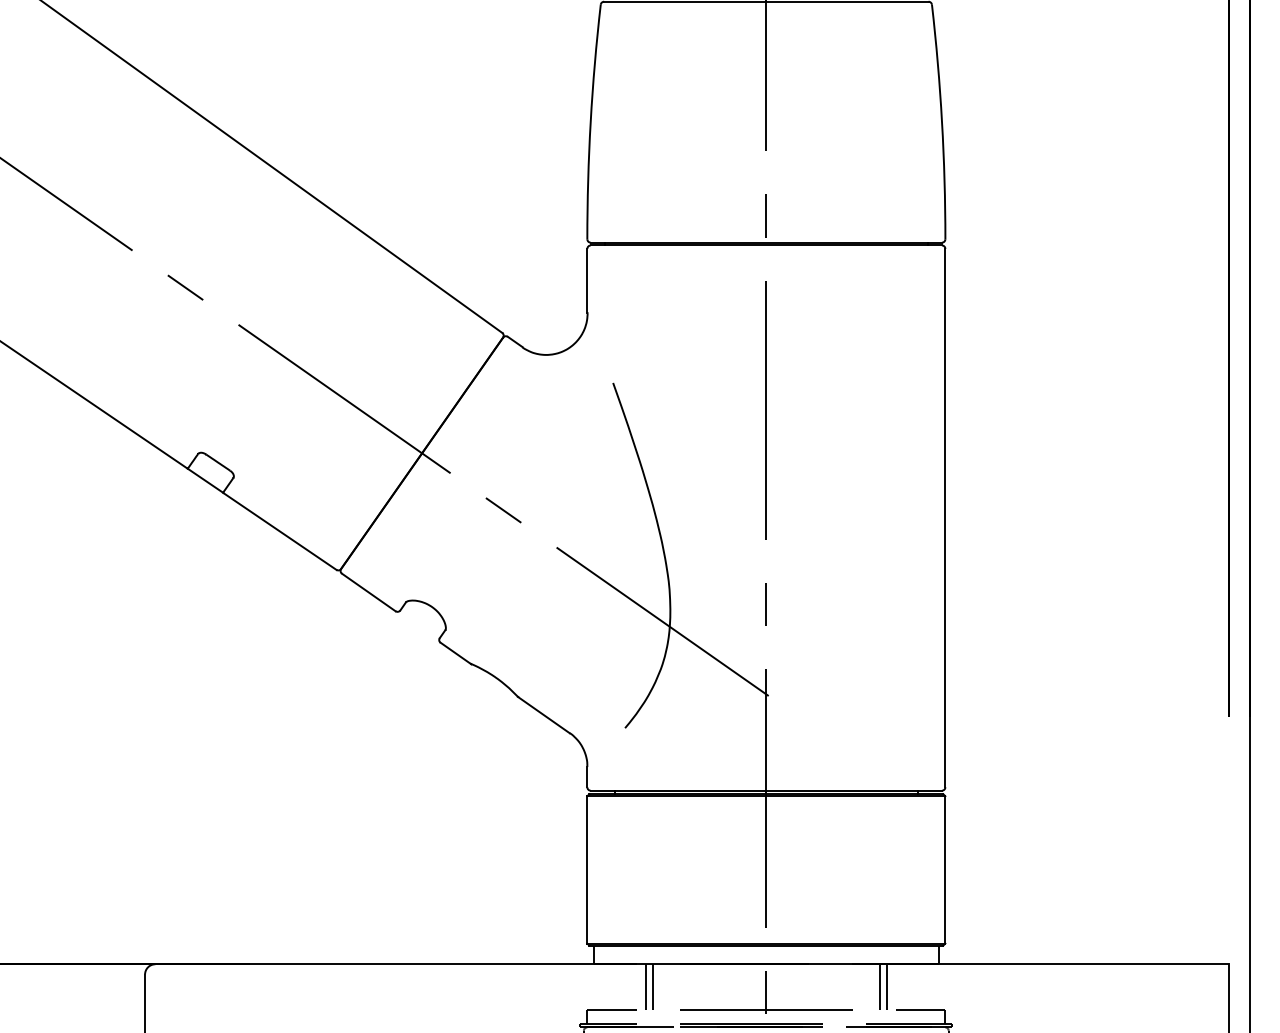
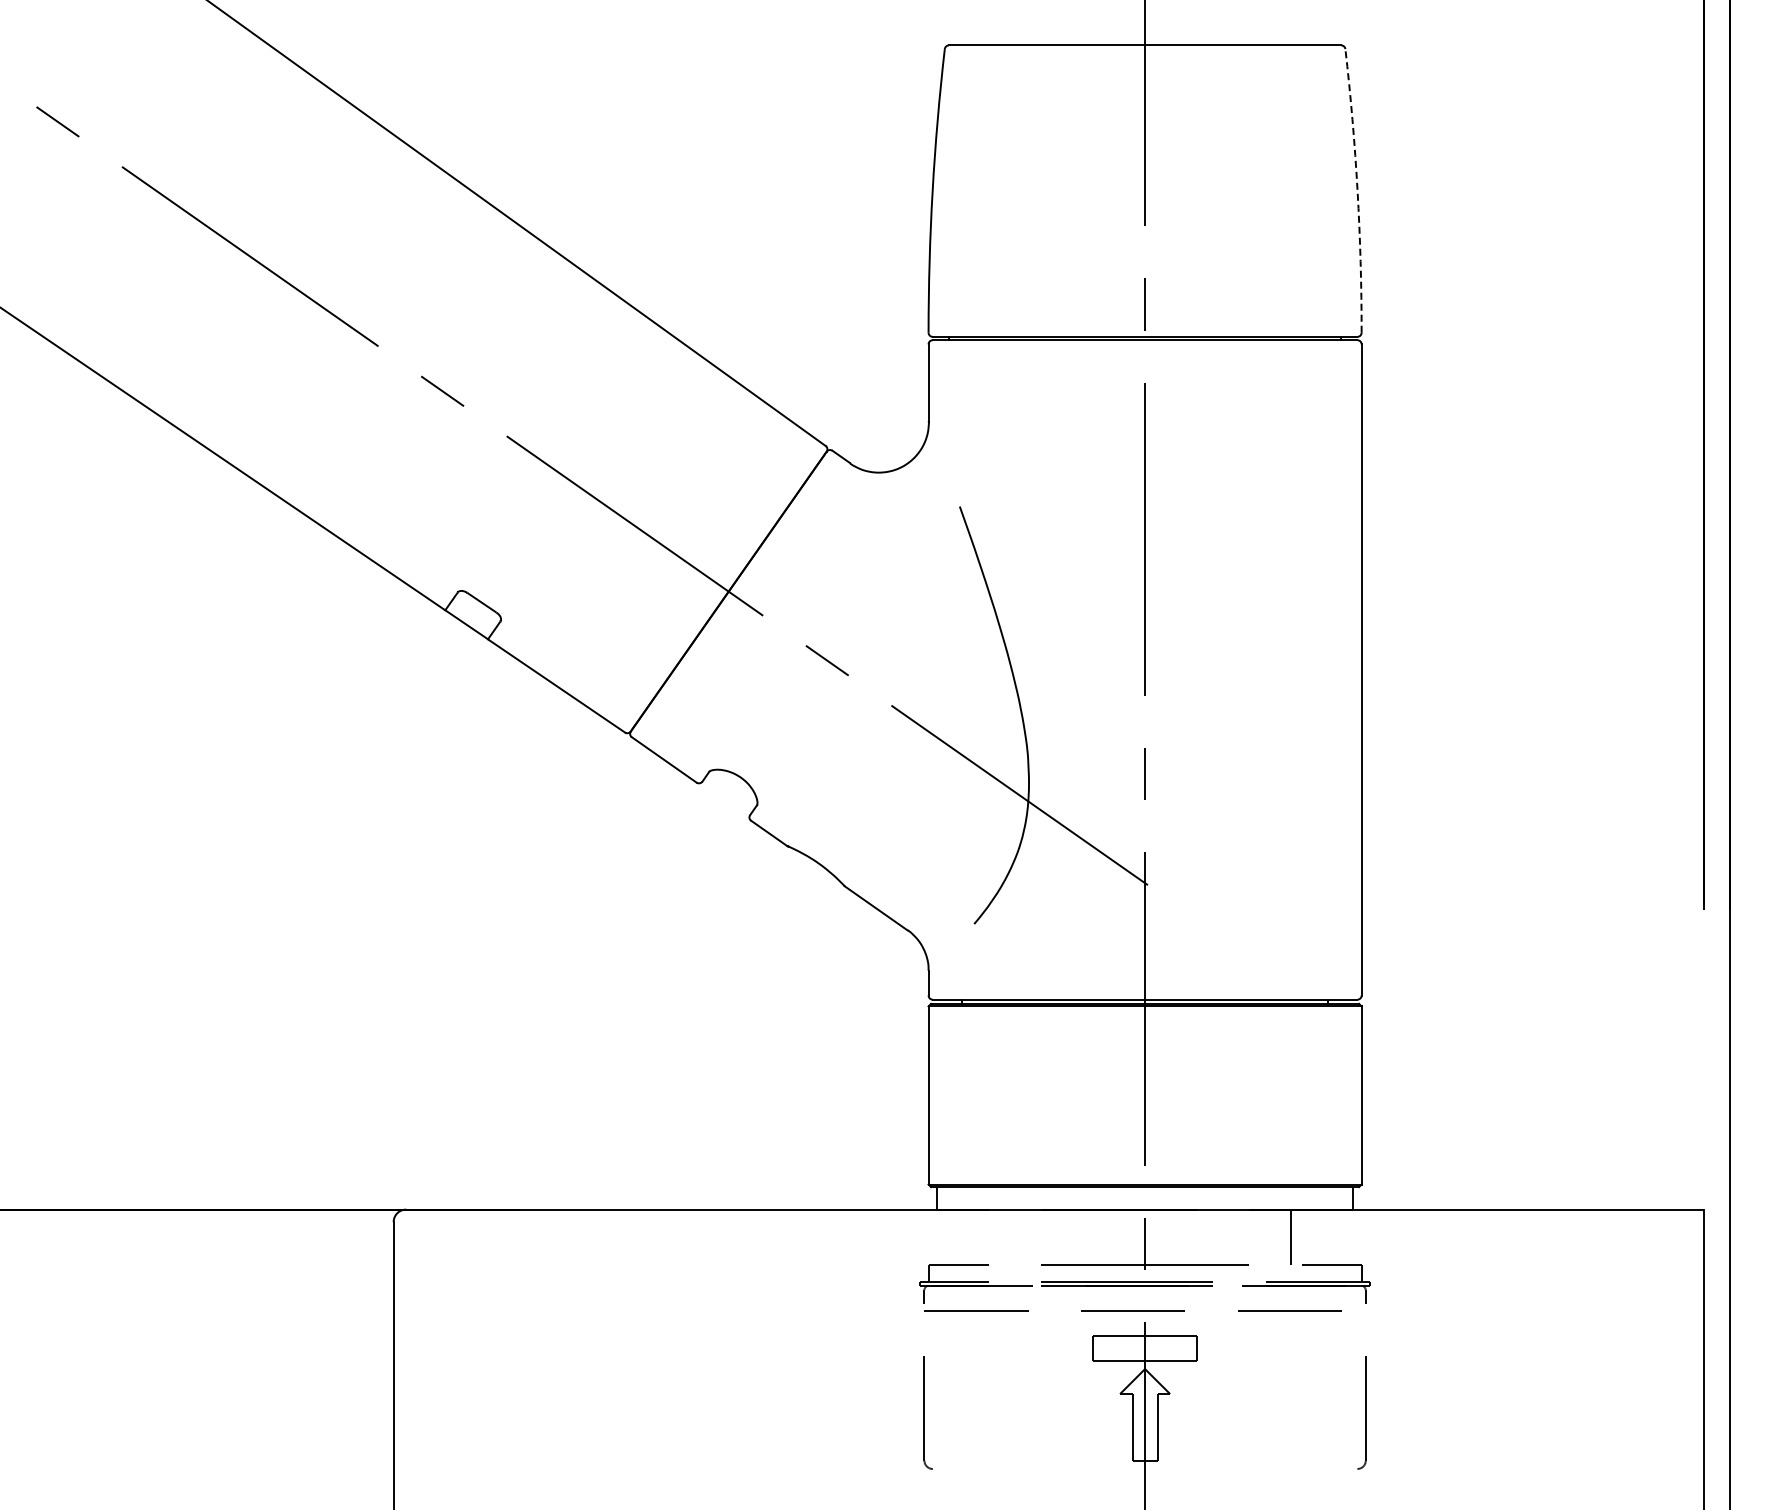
arc: (941, 121) -> (1357, 190), solid -> dashed
line: (645, 986) -> (999, 1236), removed
line: (652, 986) -> (1007, 1236), removed
line: (879, 986) -> (1282, 1236), removed

